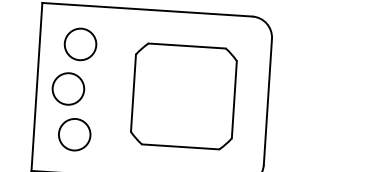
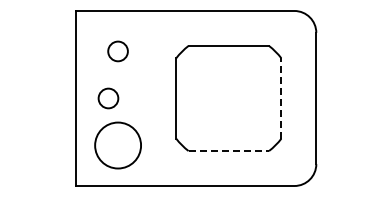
circle: (80, 44) -> (117, 51), size x0.6
circle: (68, 89) -> (108, 98), size x0.6
line: (234, 99) -> (281, 98), solid -> dashed
circle: (74, 134) -> (117, 145), size x1.4
line: (181, 147) -> (229, 151), solid -> dashed

